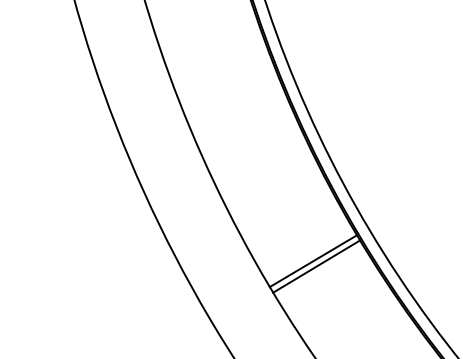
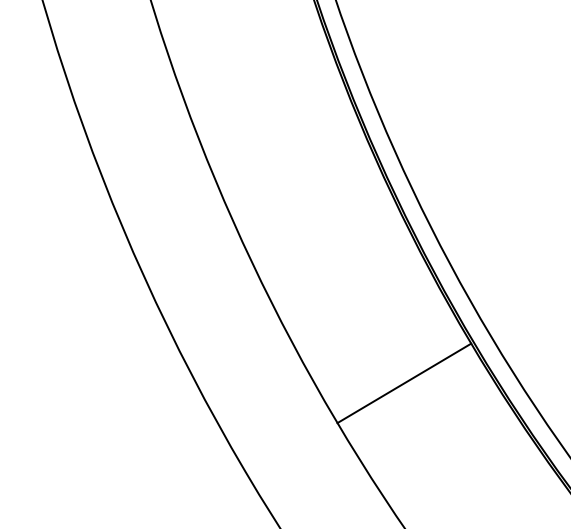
line: (316, 266) -> (409, 391), removed

